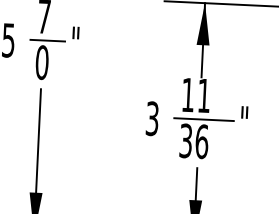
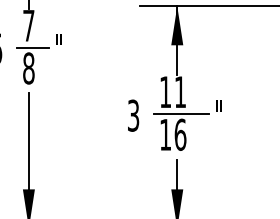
text: (41, 62) -> (28, 68), 0 -> 8
text: (185, 140) -> (165, 134), 36 -> 16

